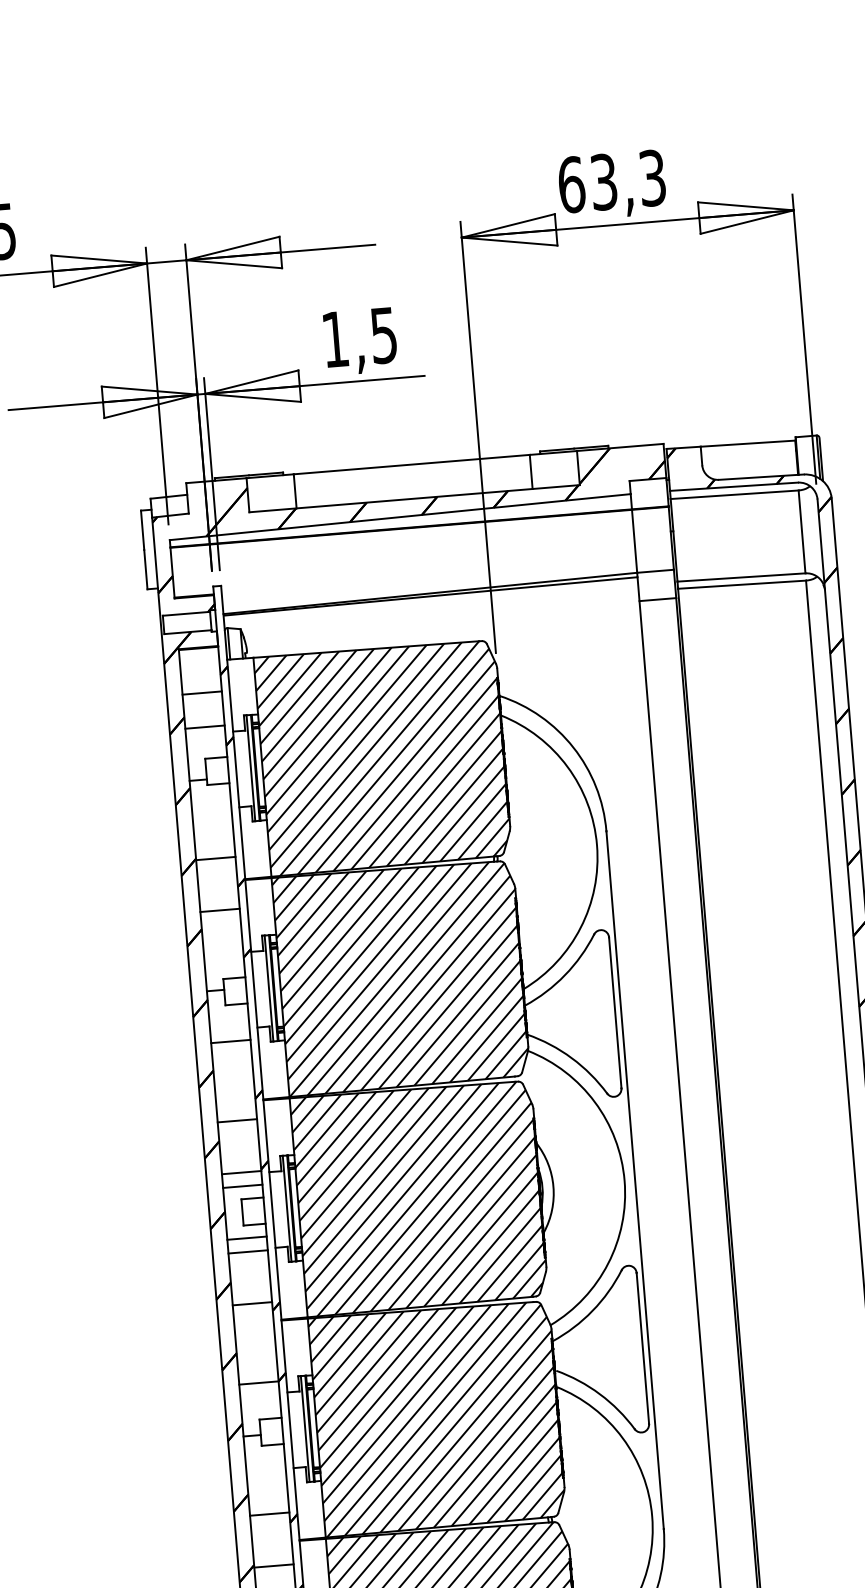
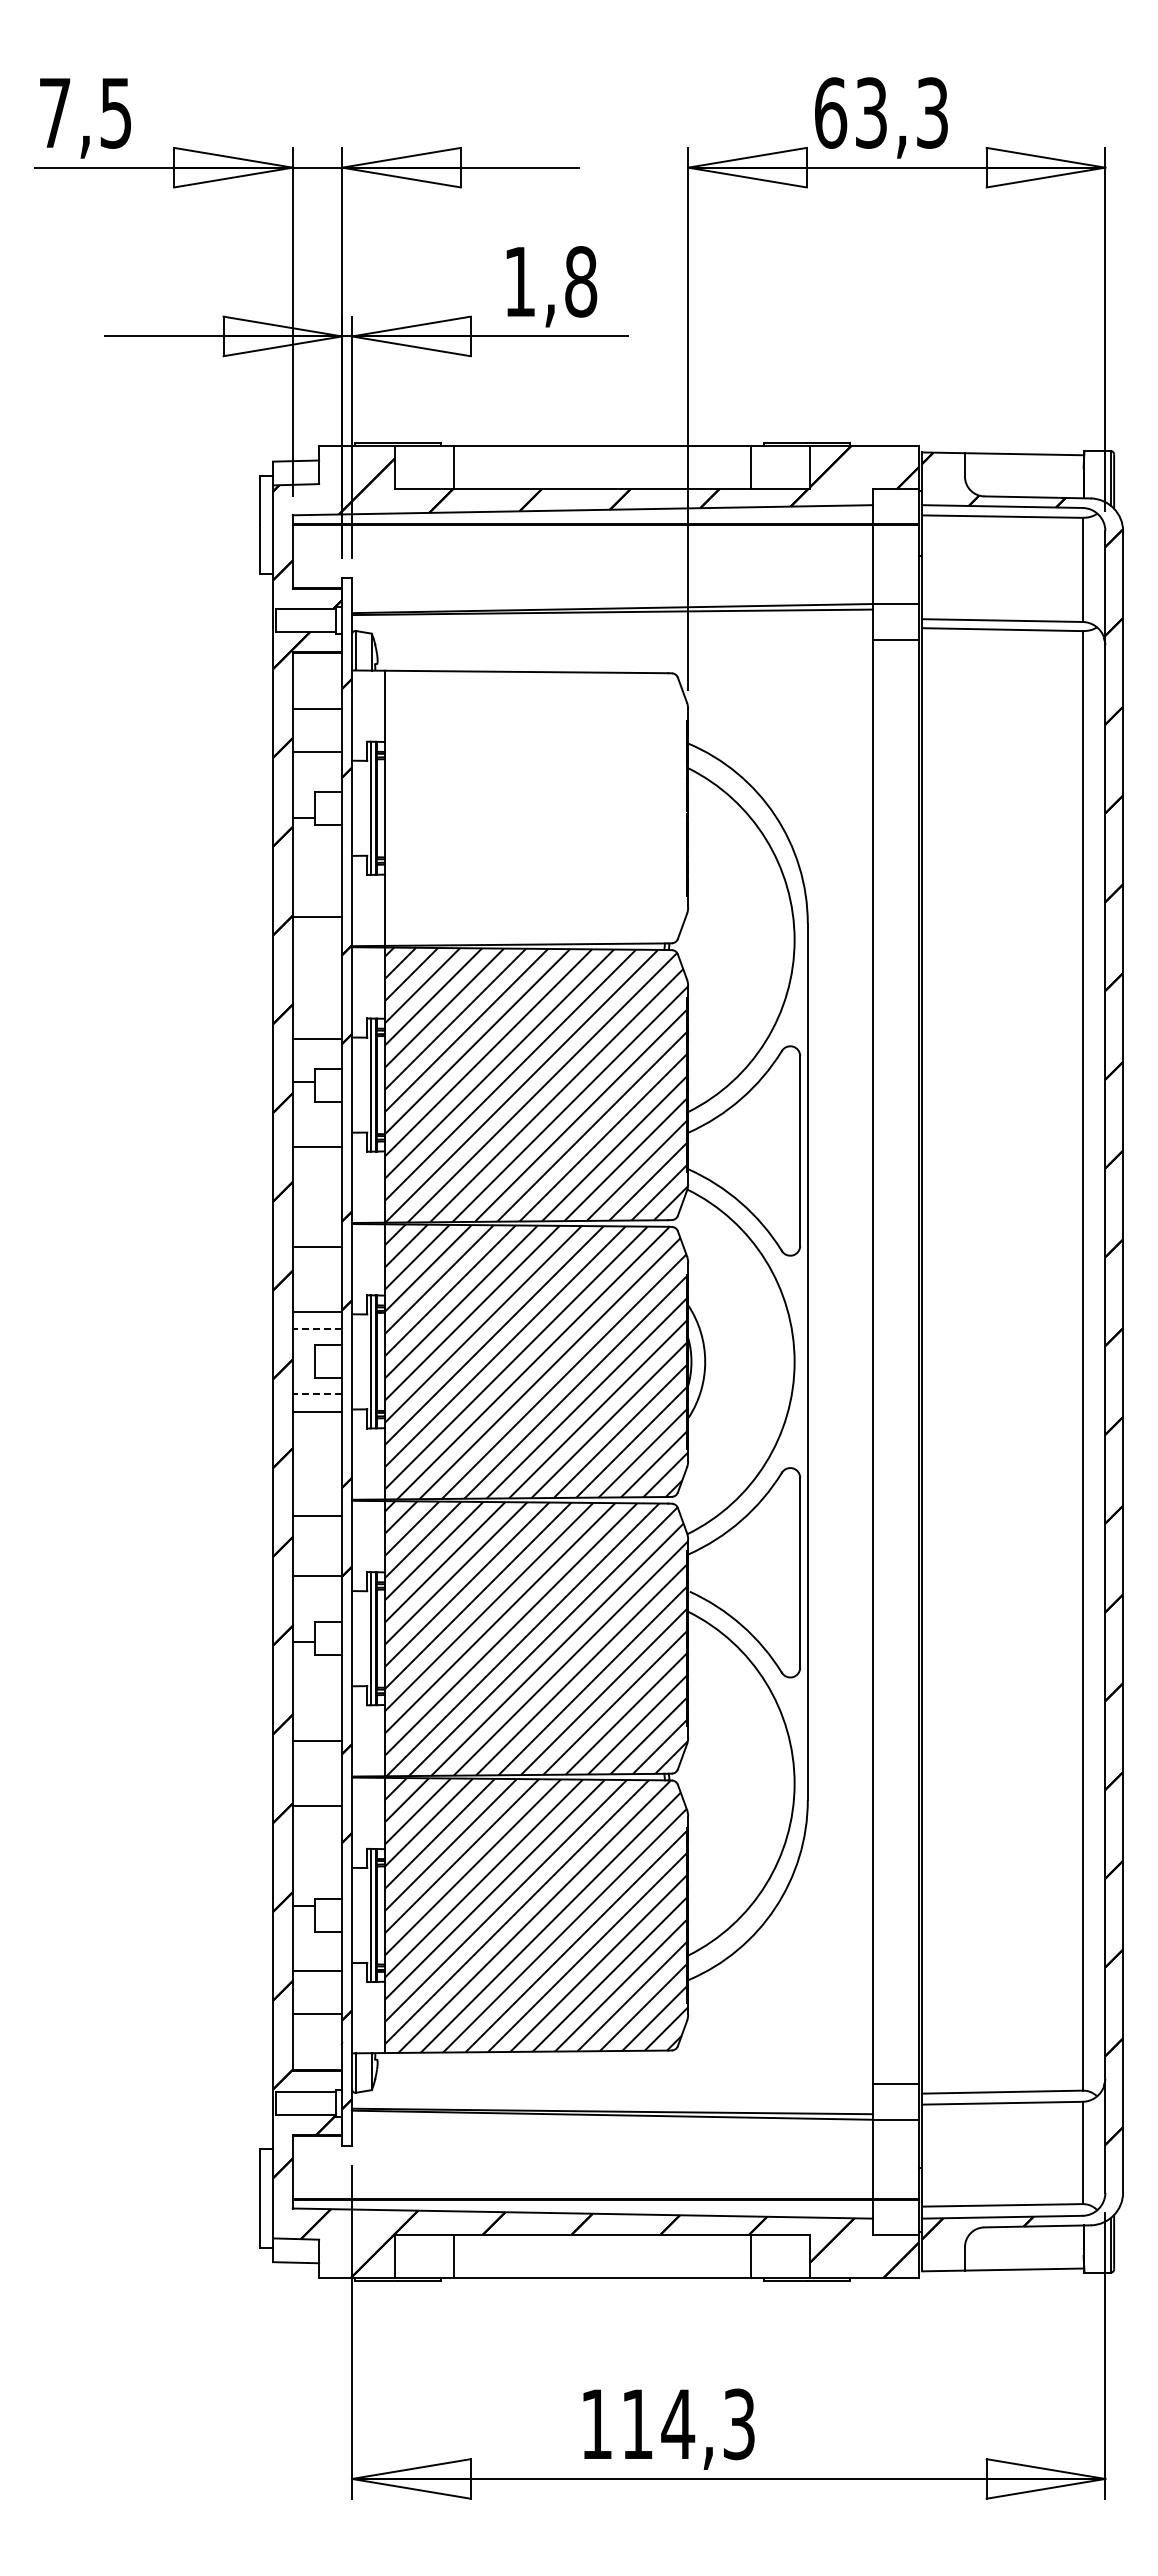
text: (384, 335) -> (581, 281), 1,5 -> 1,8
hatch: (382, 756) -> (536, 807), removed
line: (220, 910) -> (317, 1038), moved
line: (242, 1186) -> (317, 1329), solid -> dashed
line: (247, 1238) -> (317, 1394), solid -> dashed
line: (252, 1303) -> (317, 1515), moved

